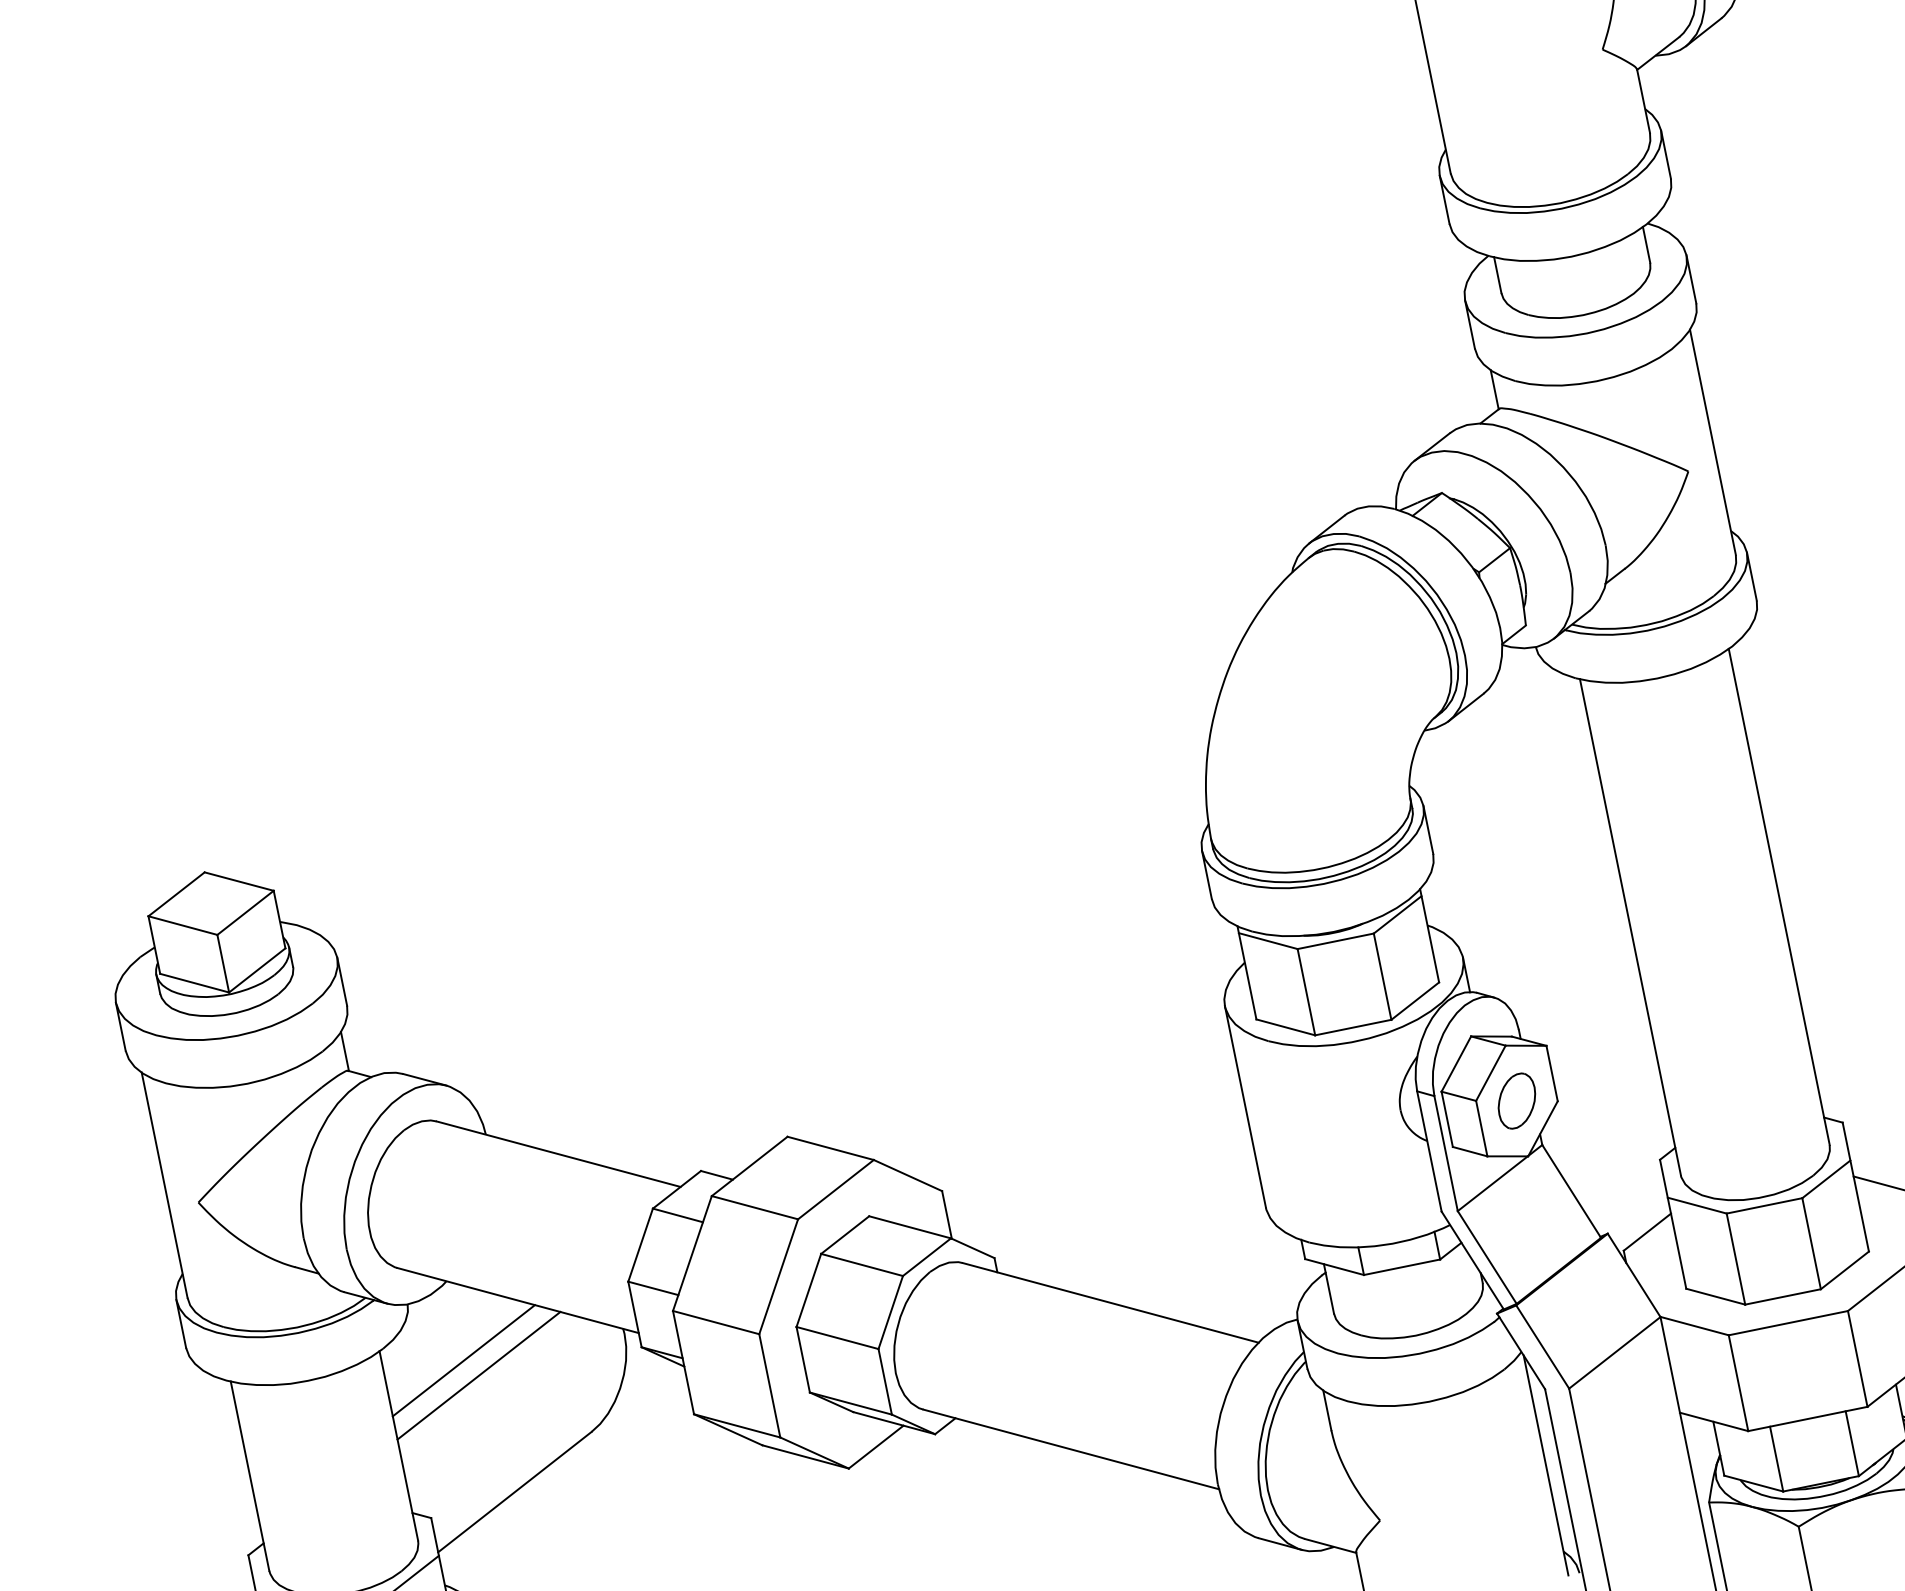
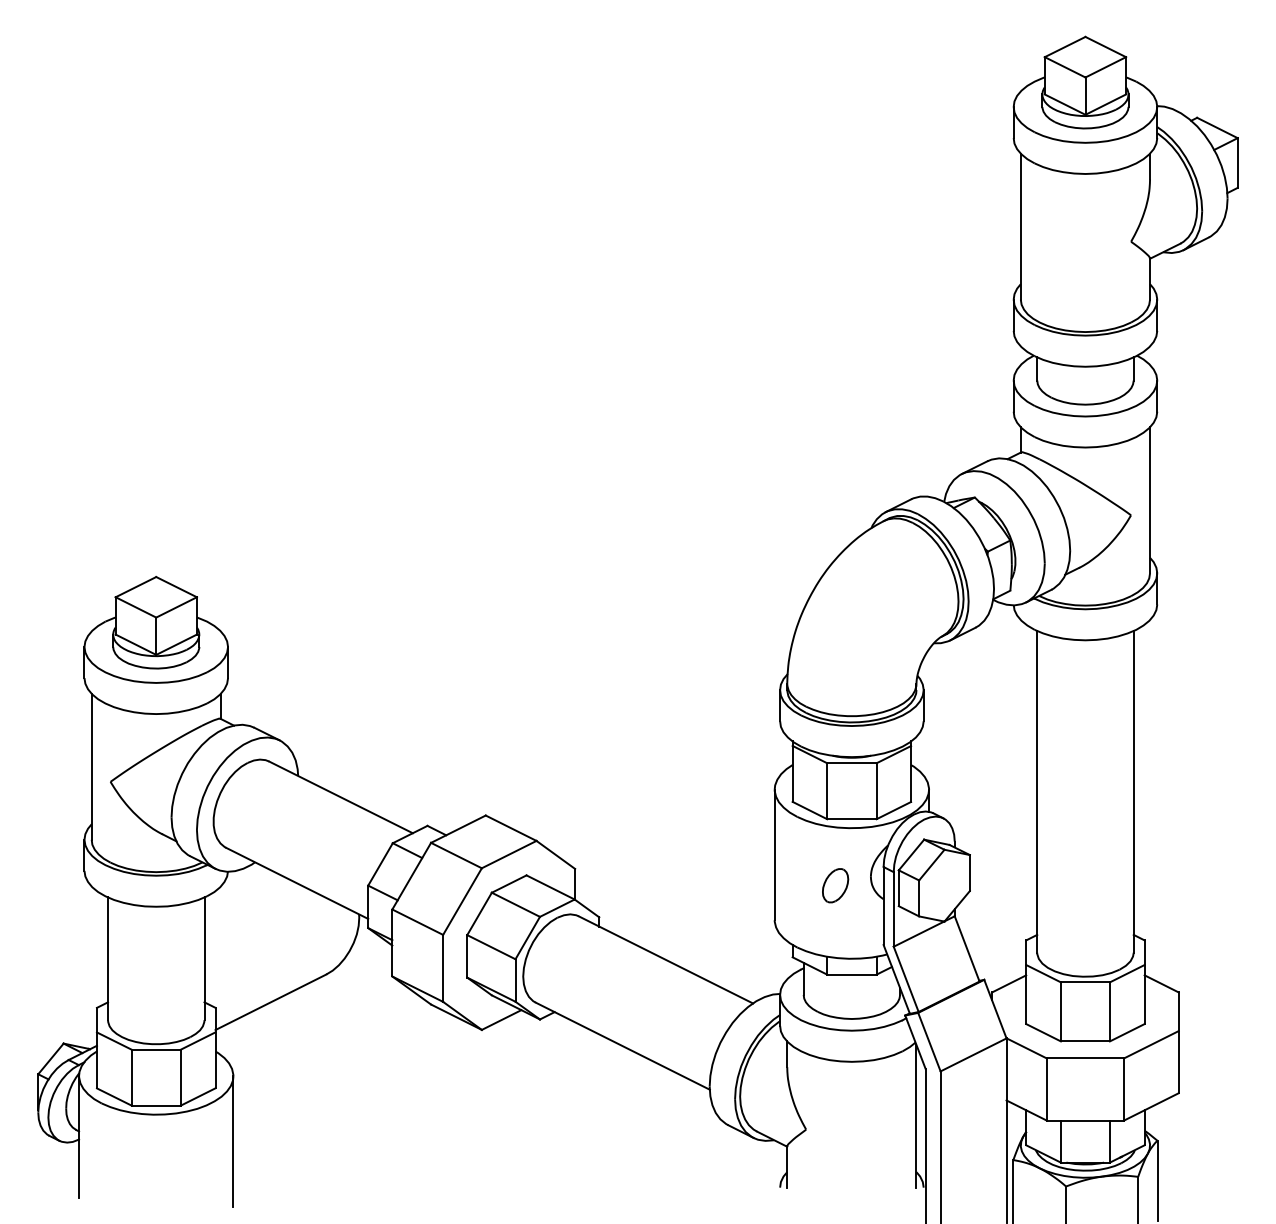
part: (1516, 1100) -> (835, 885), moved
line: (463, 1360) -> (255, 913), removed
line: (479, 1374) -> (263, 924), removed

